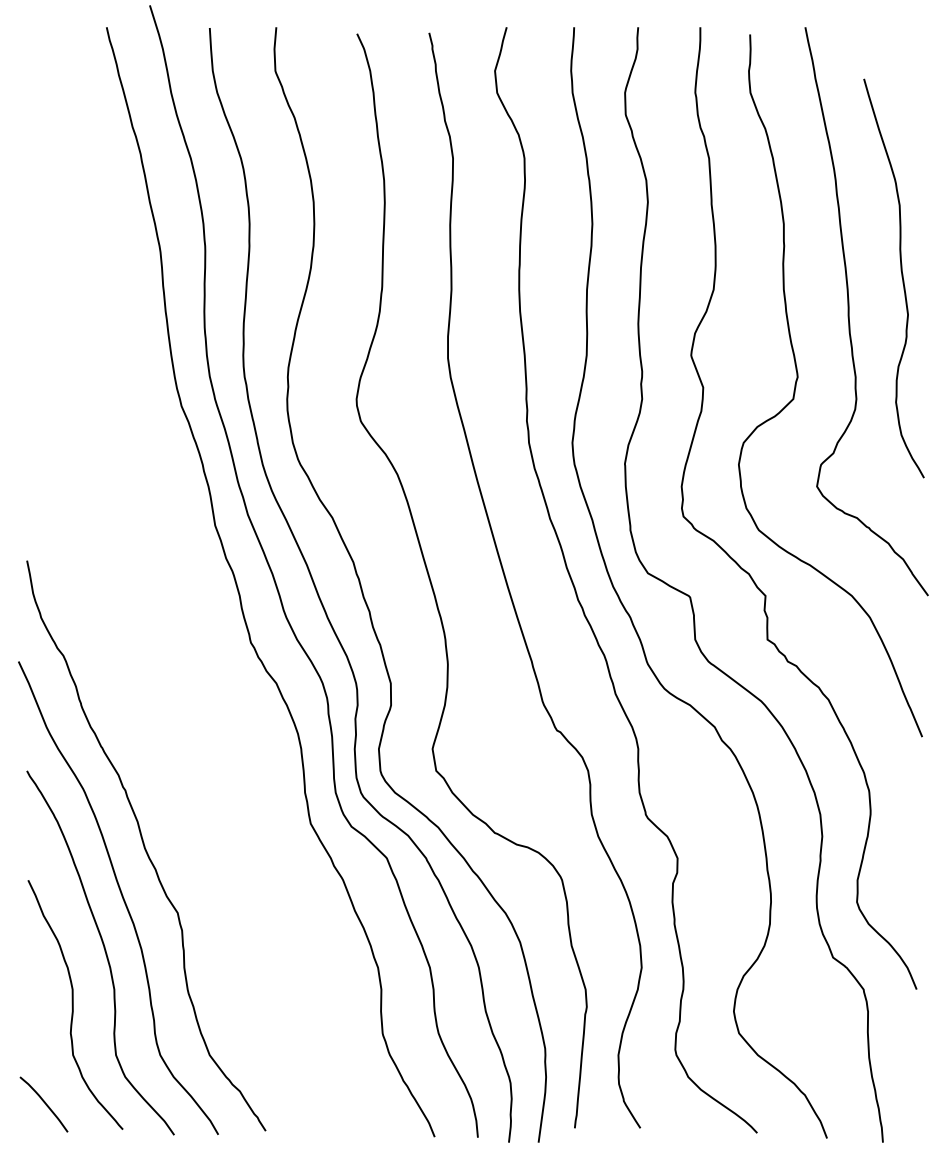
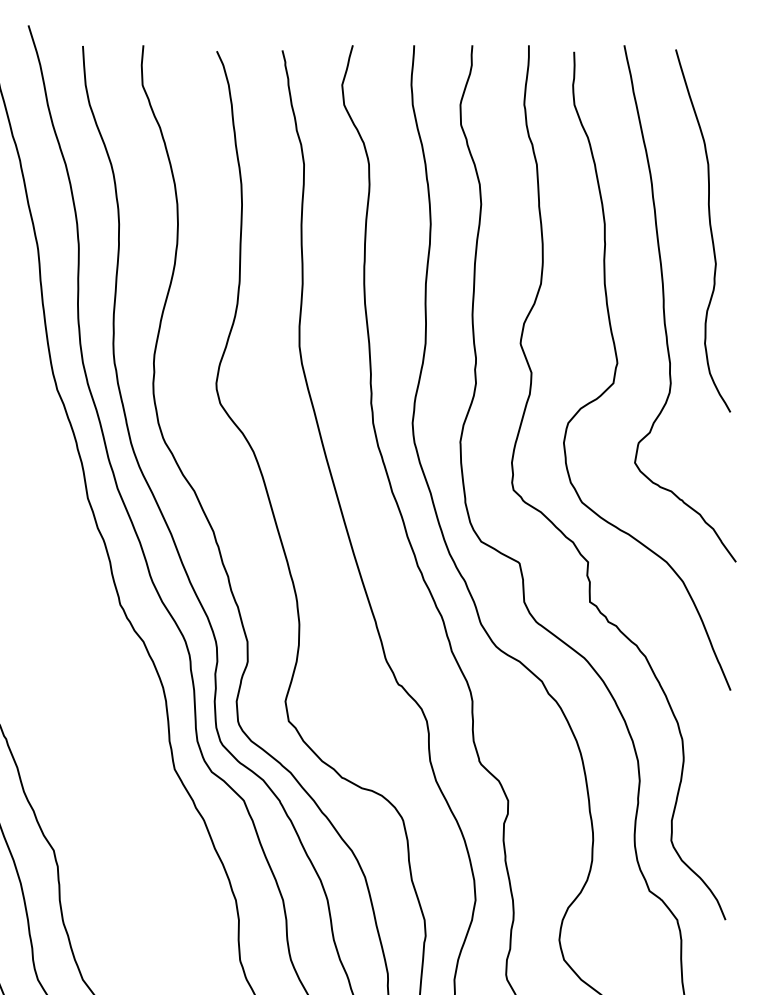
curve: (901, 277) -> (709, 230), moved

